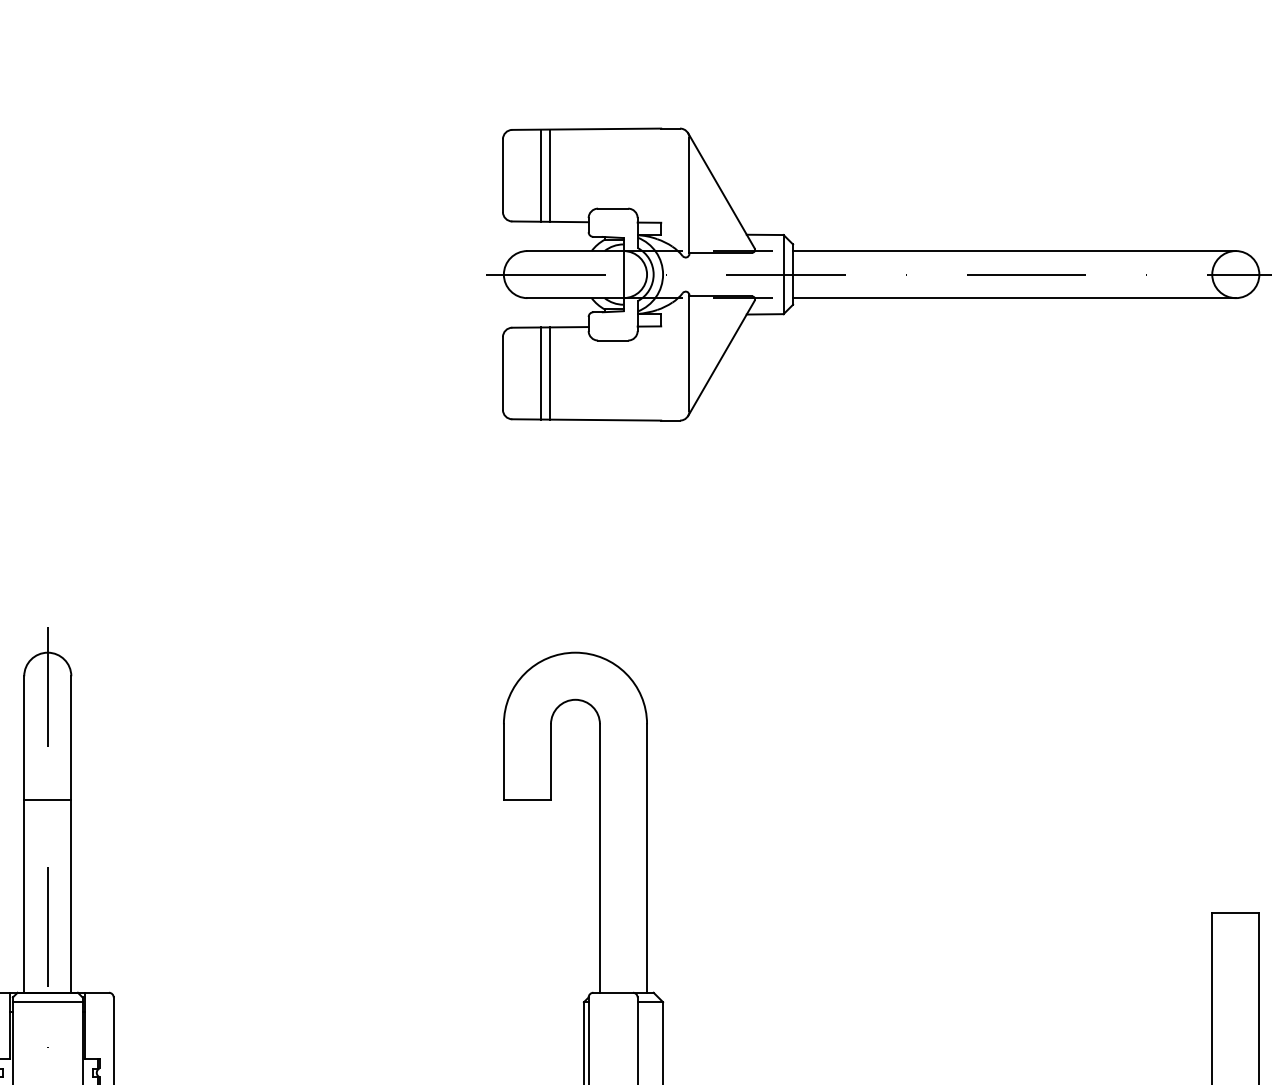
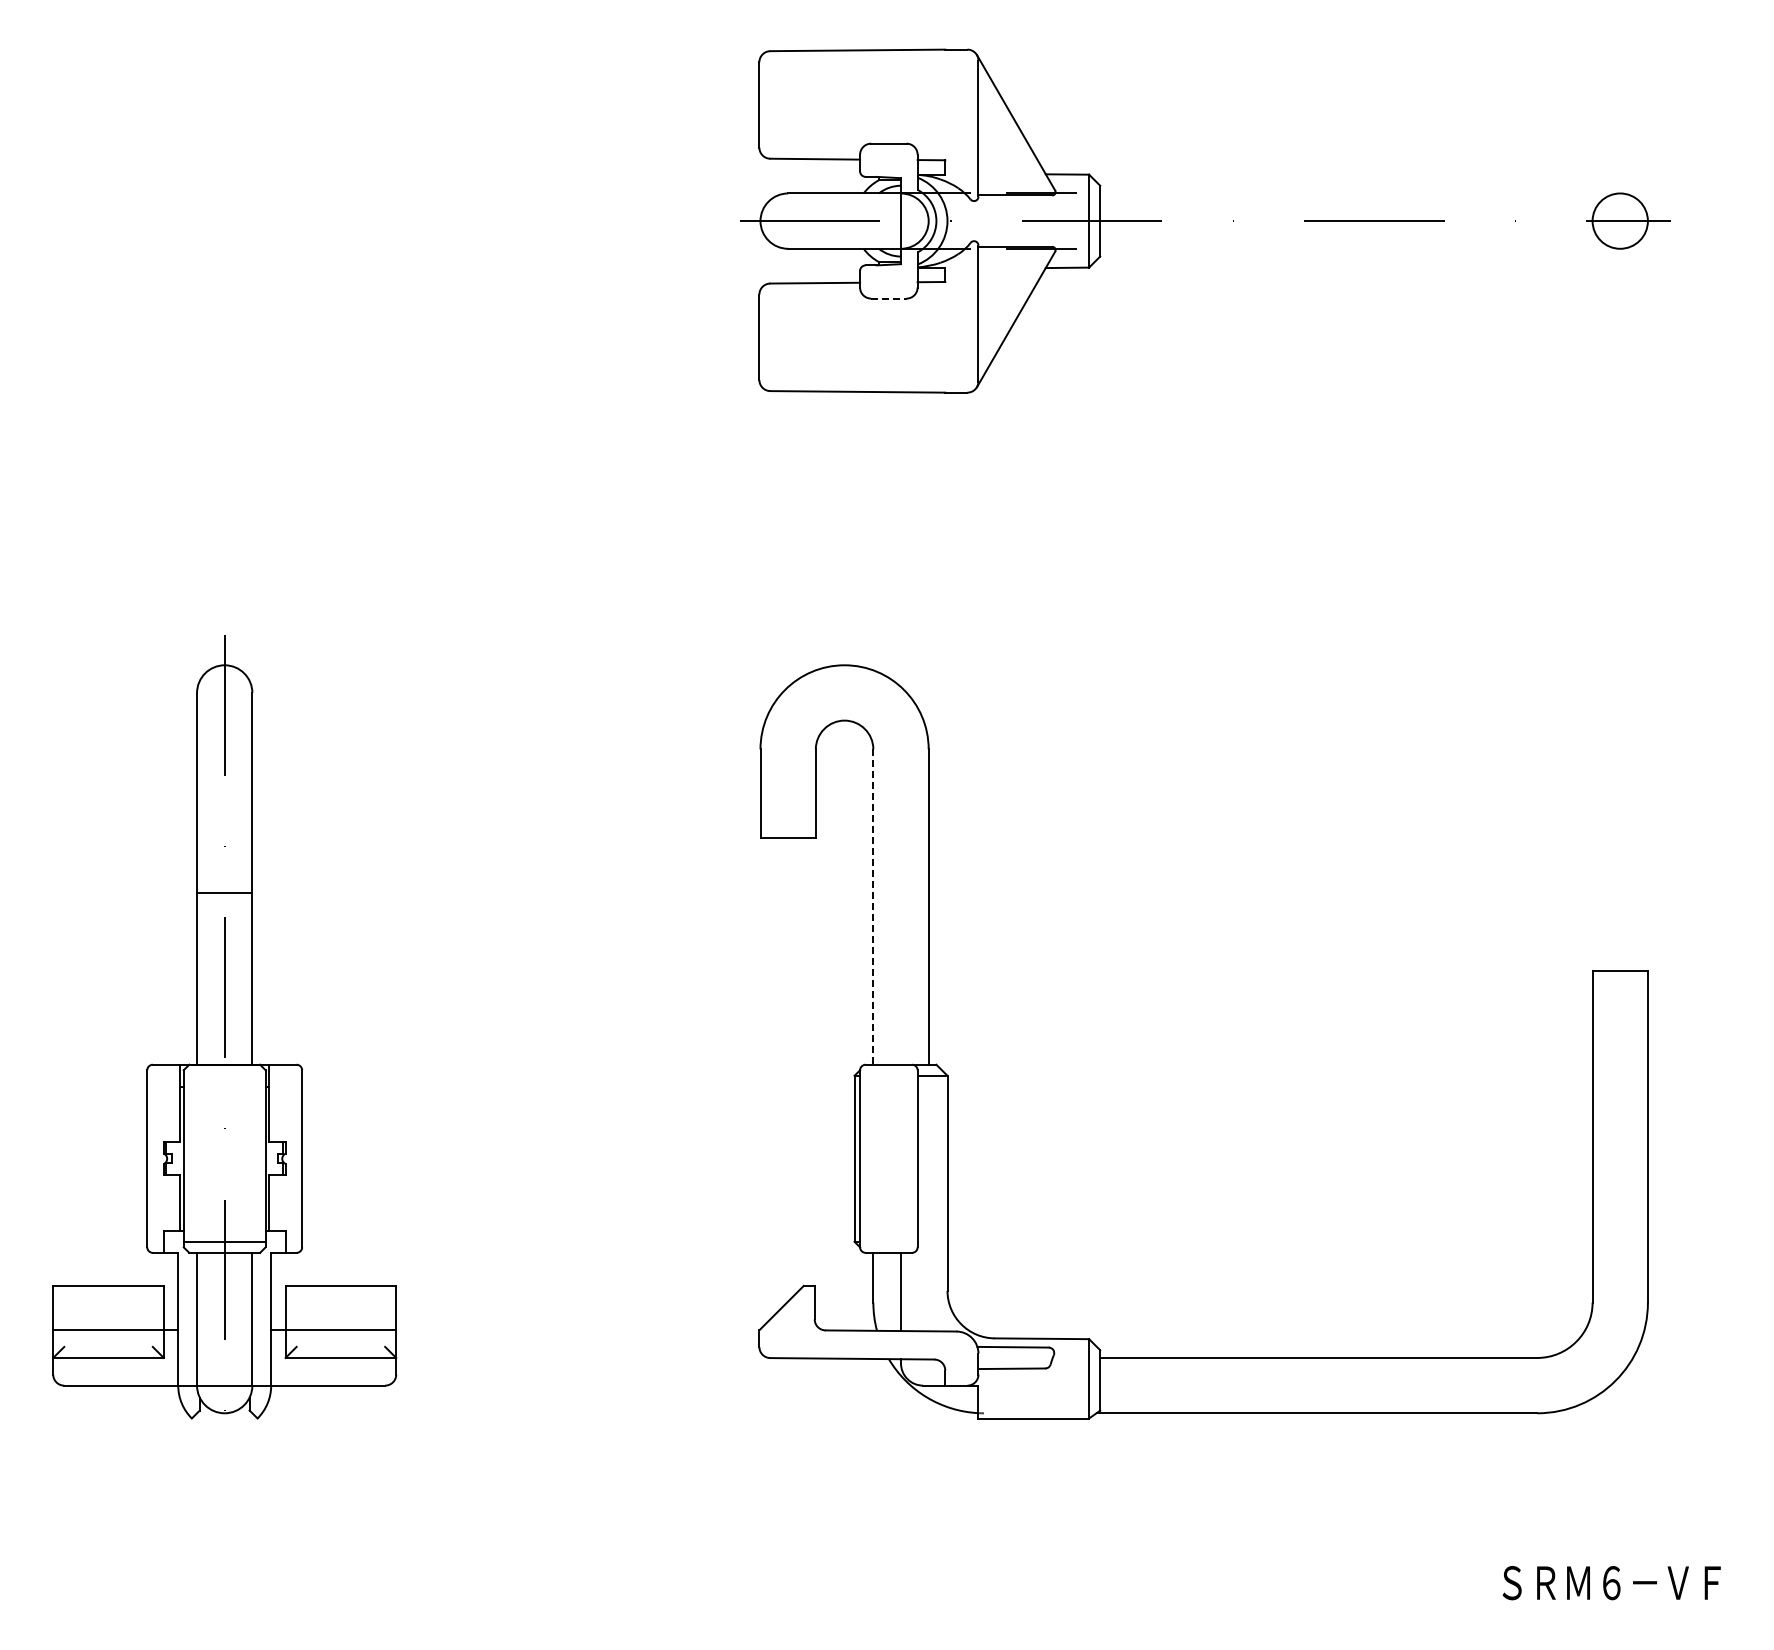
line: (540, 175) -> (803, 104), removed
line: (549, 175) -> (814, 104), removed
line: (1014, 251) -> (1360, 193), removed
line: (1014, 297) -> (1360, 248), removed
line: (612, 340) -> (888, 298), solid -> dashed
line: (540, 373) -> (803, 337), removed
line: (549, 373) -> (814, 337), removed
line: (47, 799) -> (224, 892), moved
line: (600, 858) -> (873, 907), solid -> dashed
line: (47, 1001) -> (224, 1075), removed

